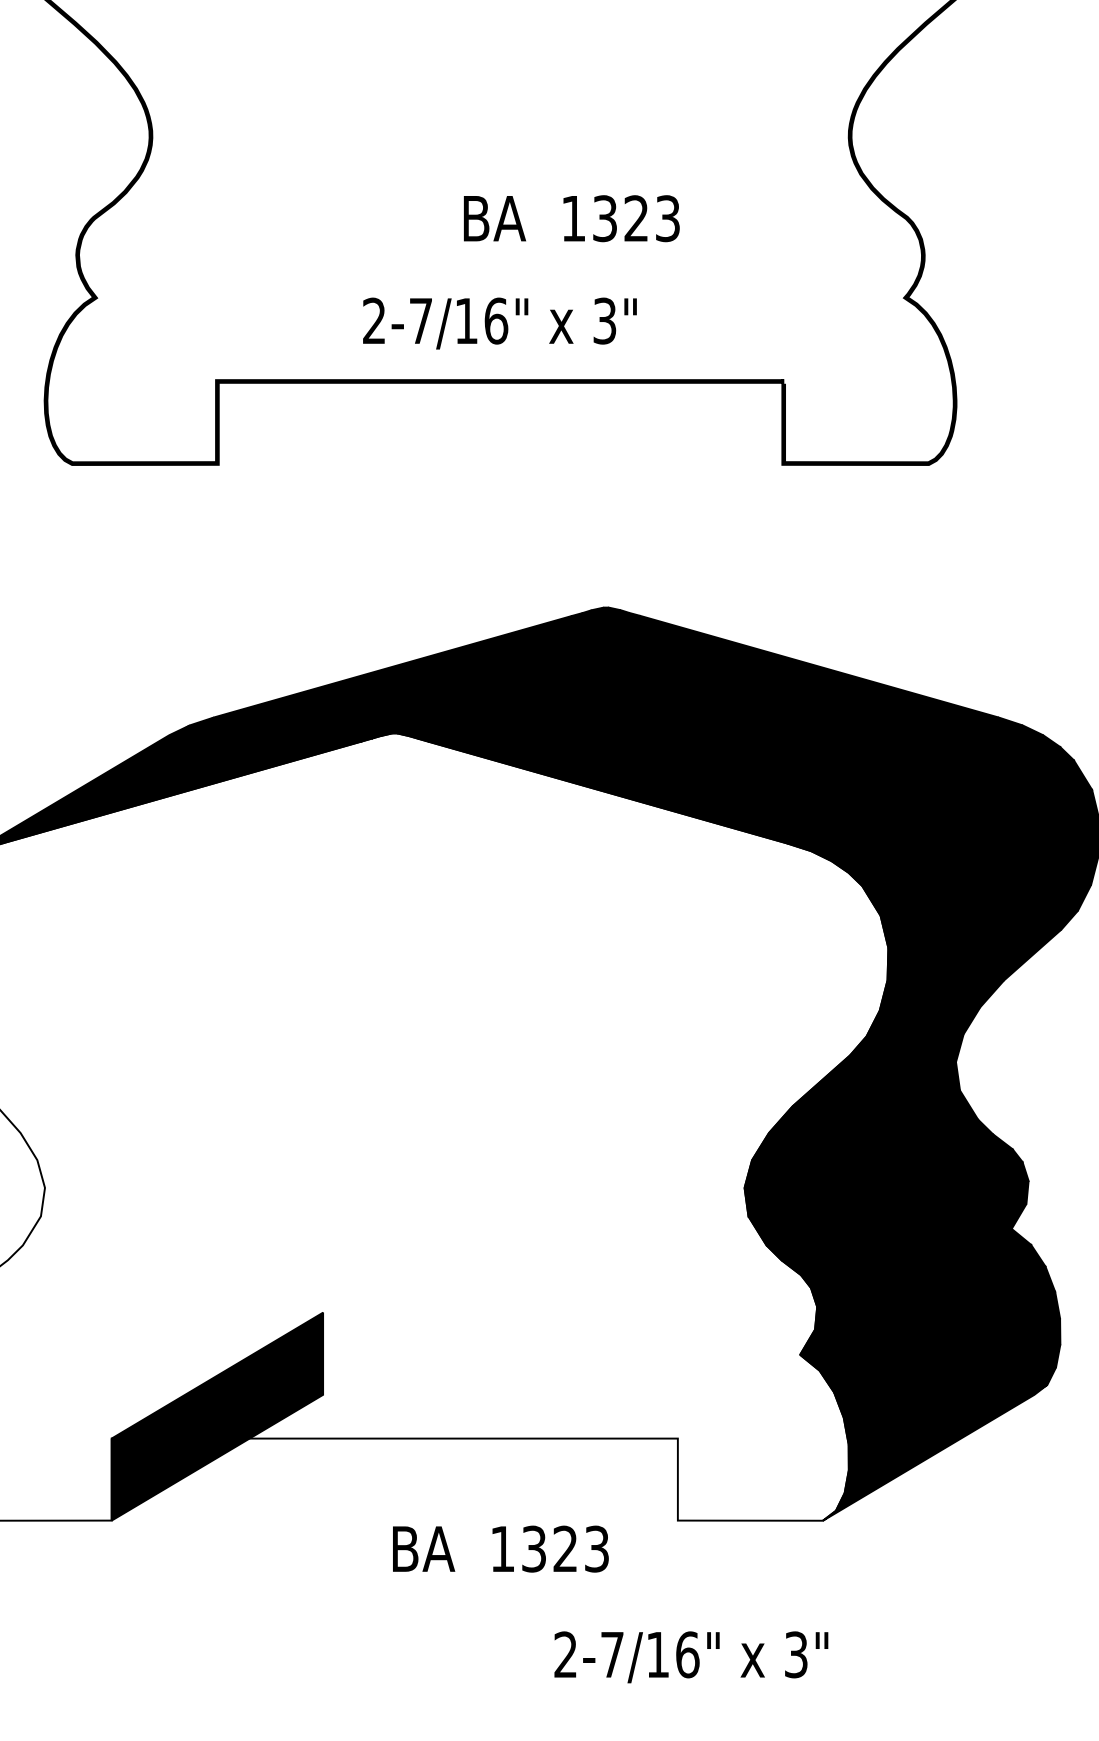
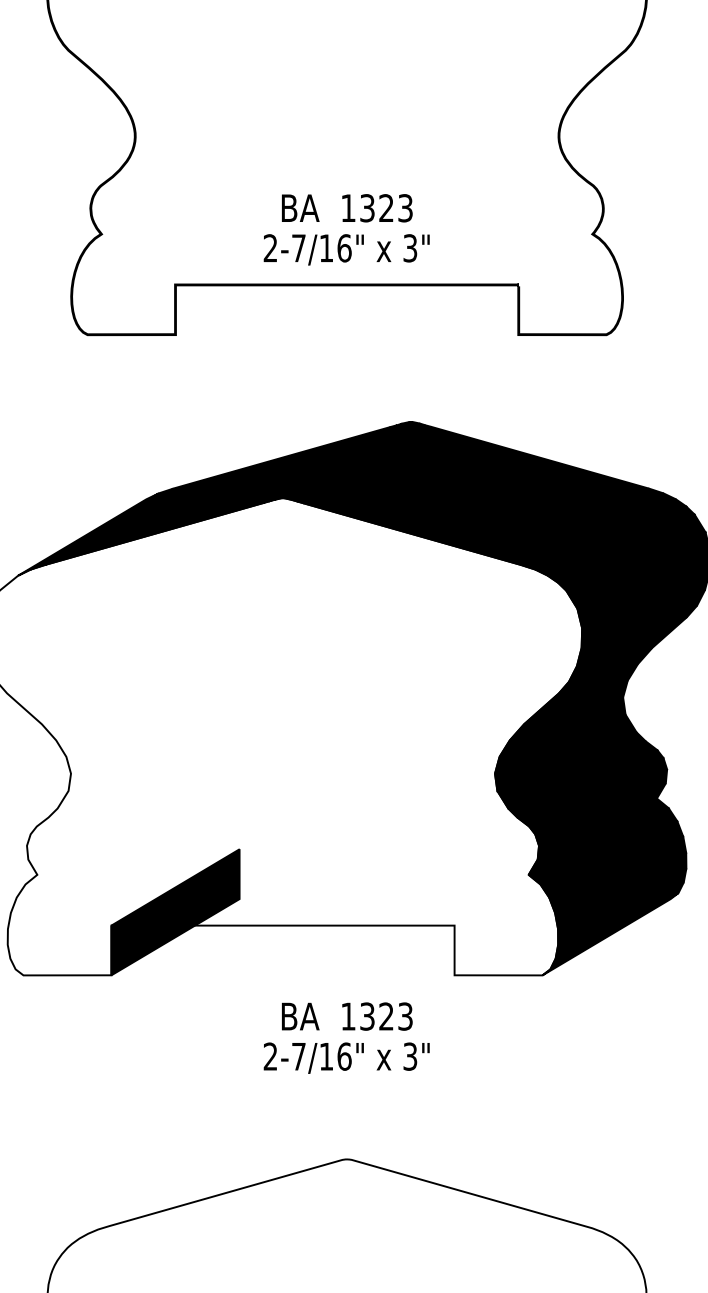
text: (572, 219) -> (347, 208), moved
text: (501, 1548) -> (347, 1016), moved
text: (690, 1656) -> (346, 1057), moved

